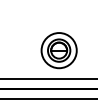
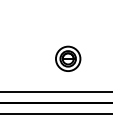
part: (58, 50) -> (67, 58), size x0.6

